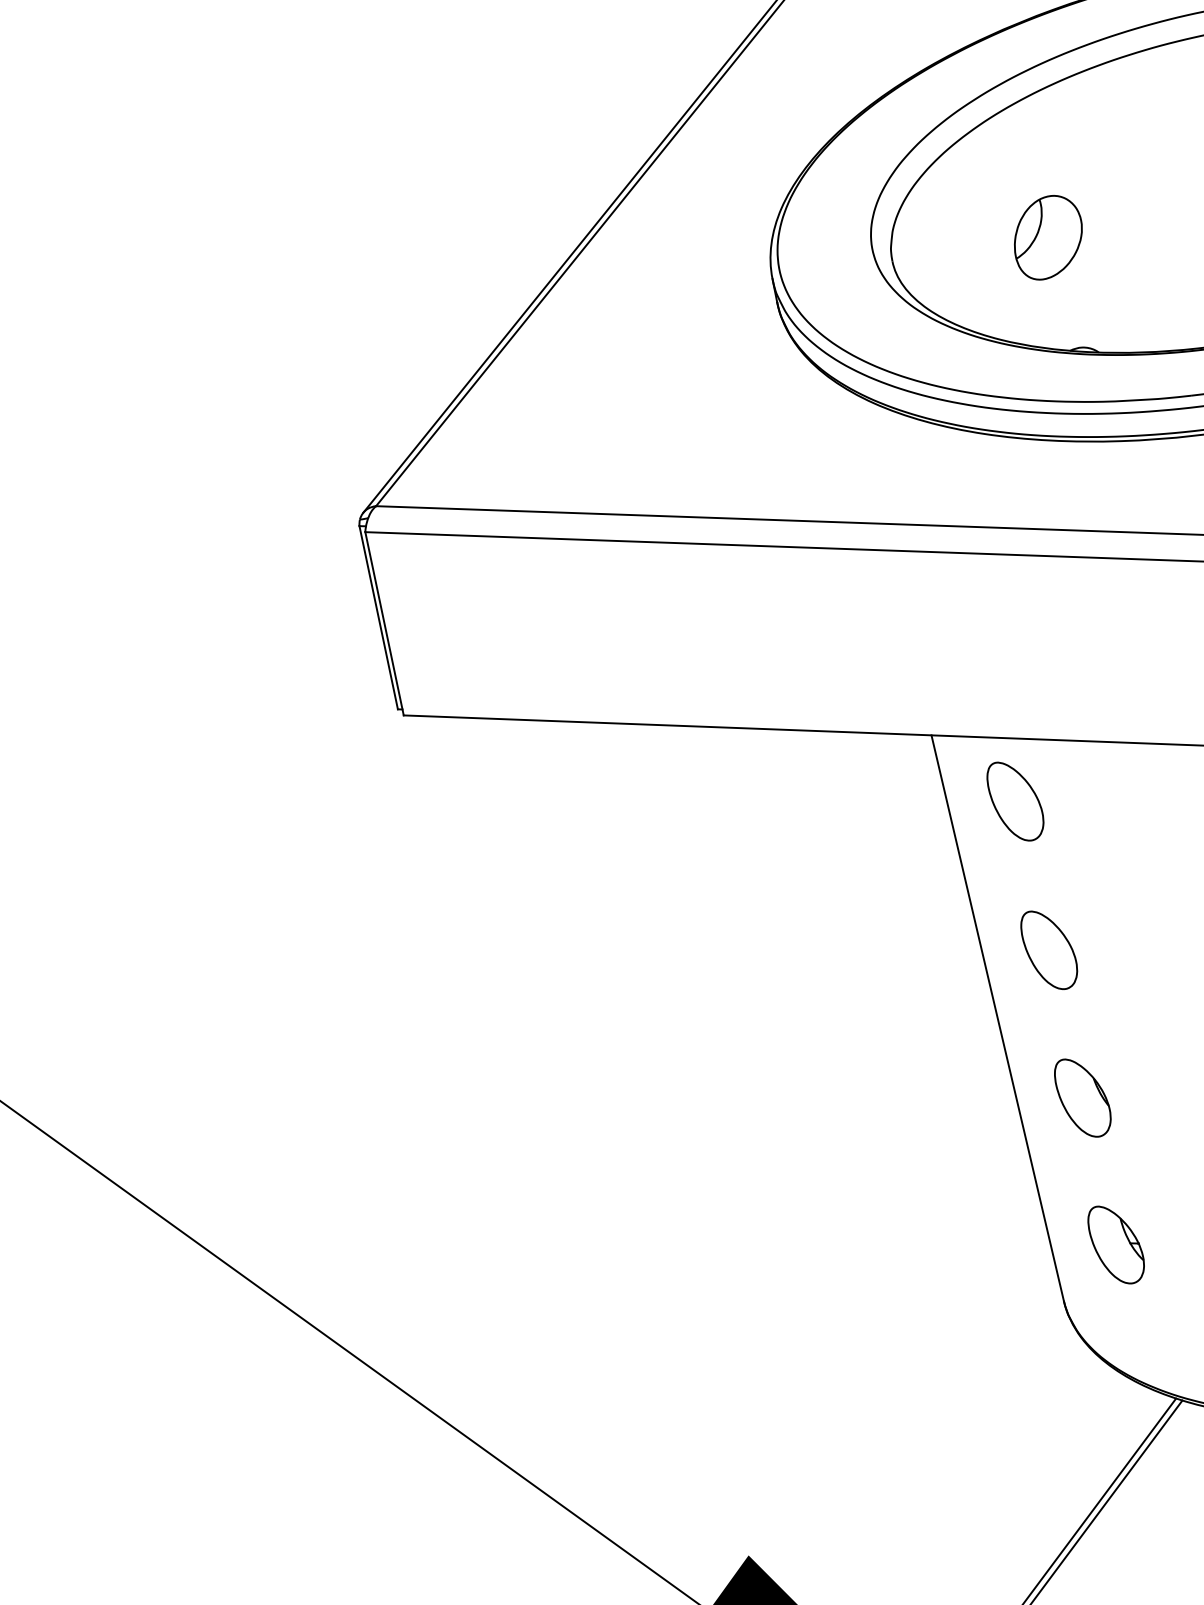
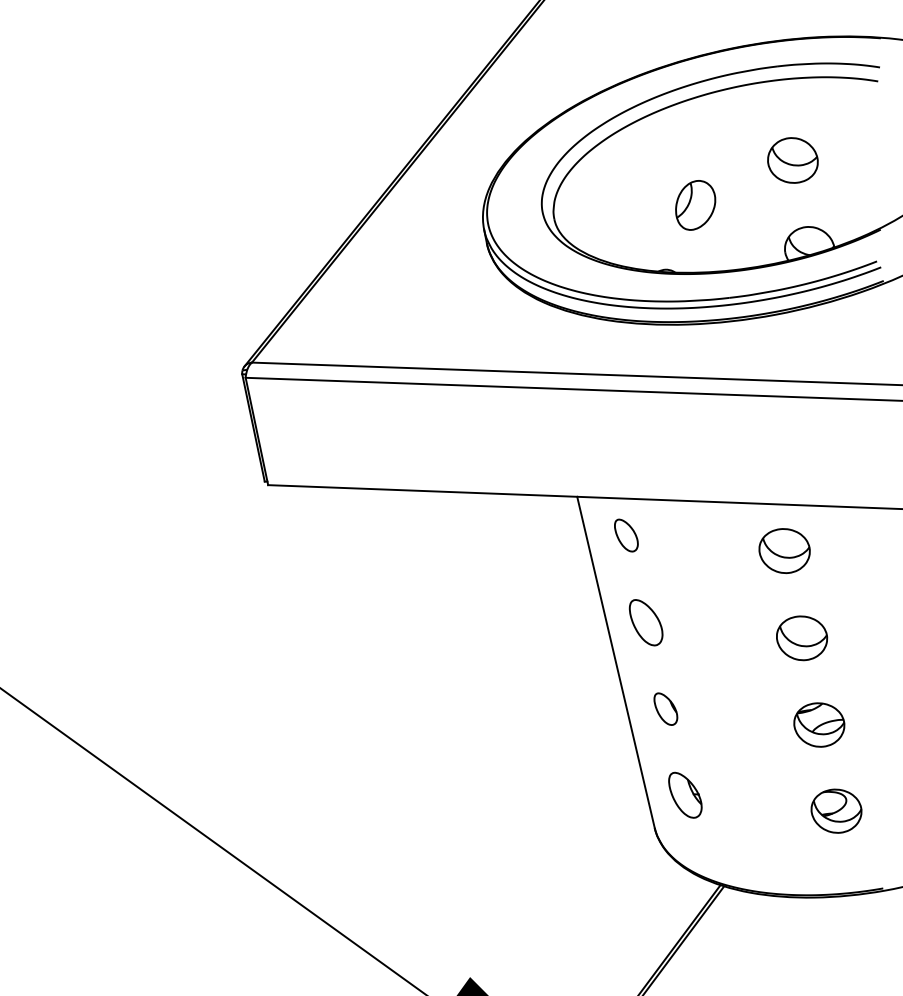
part: (1048, 237) -> (695, 205), moved
part: (1015, 801) -> (626, 535), size x0.7
part: (1082, 1096) -> (665, 708), size x0.7

